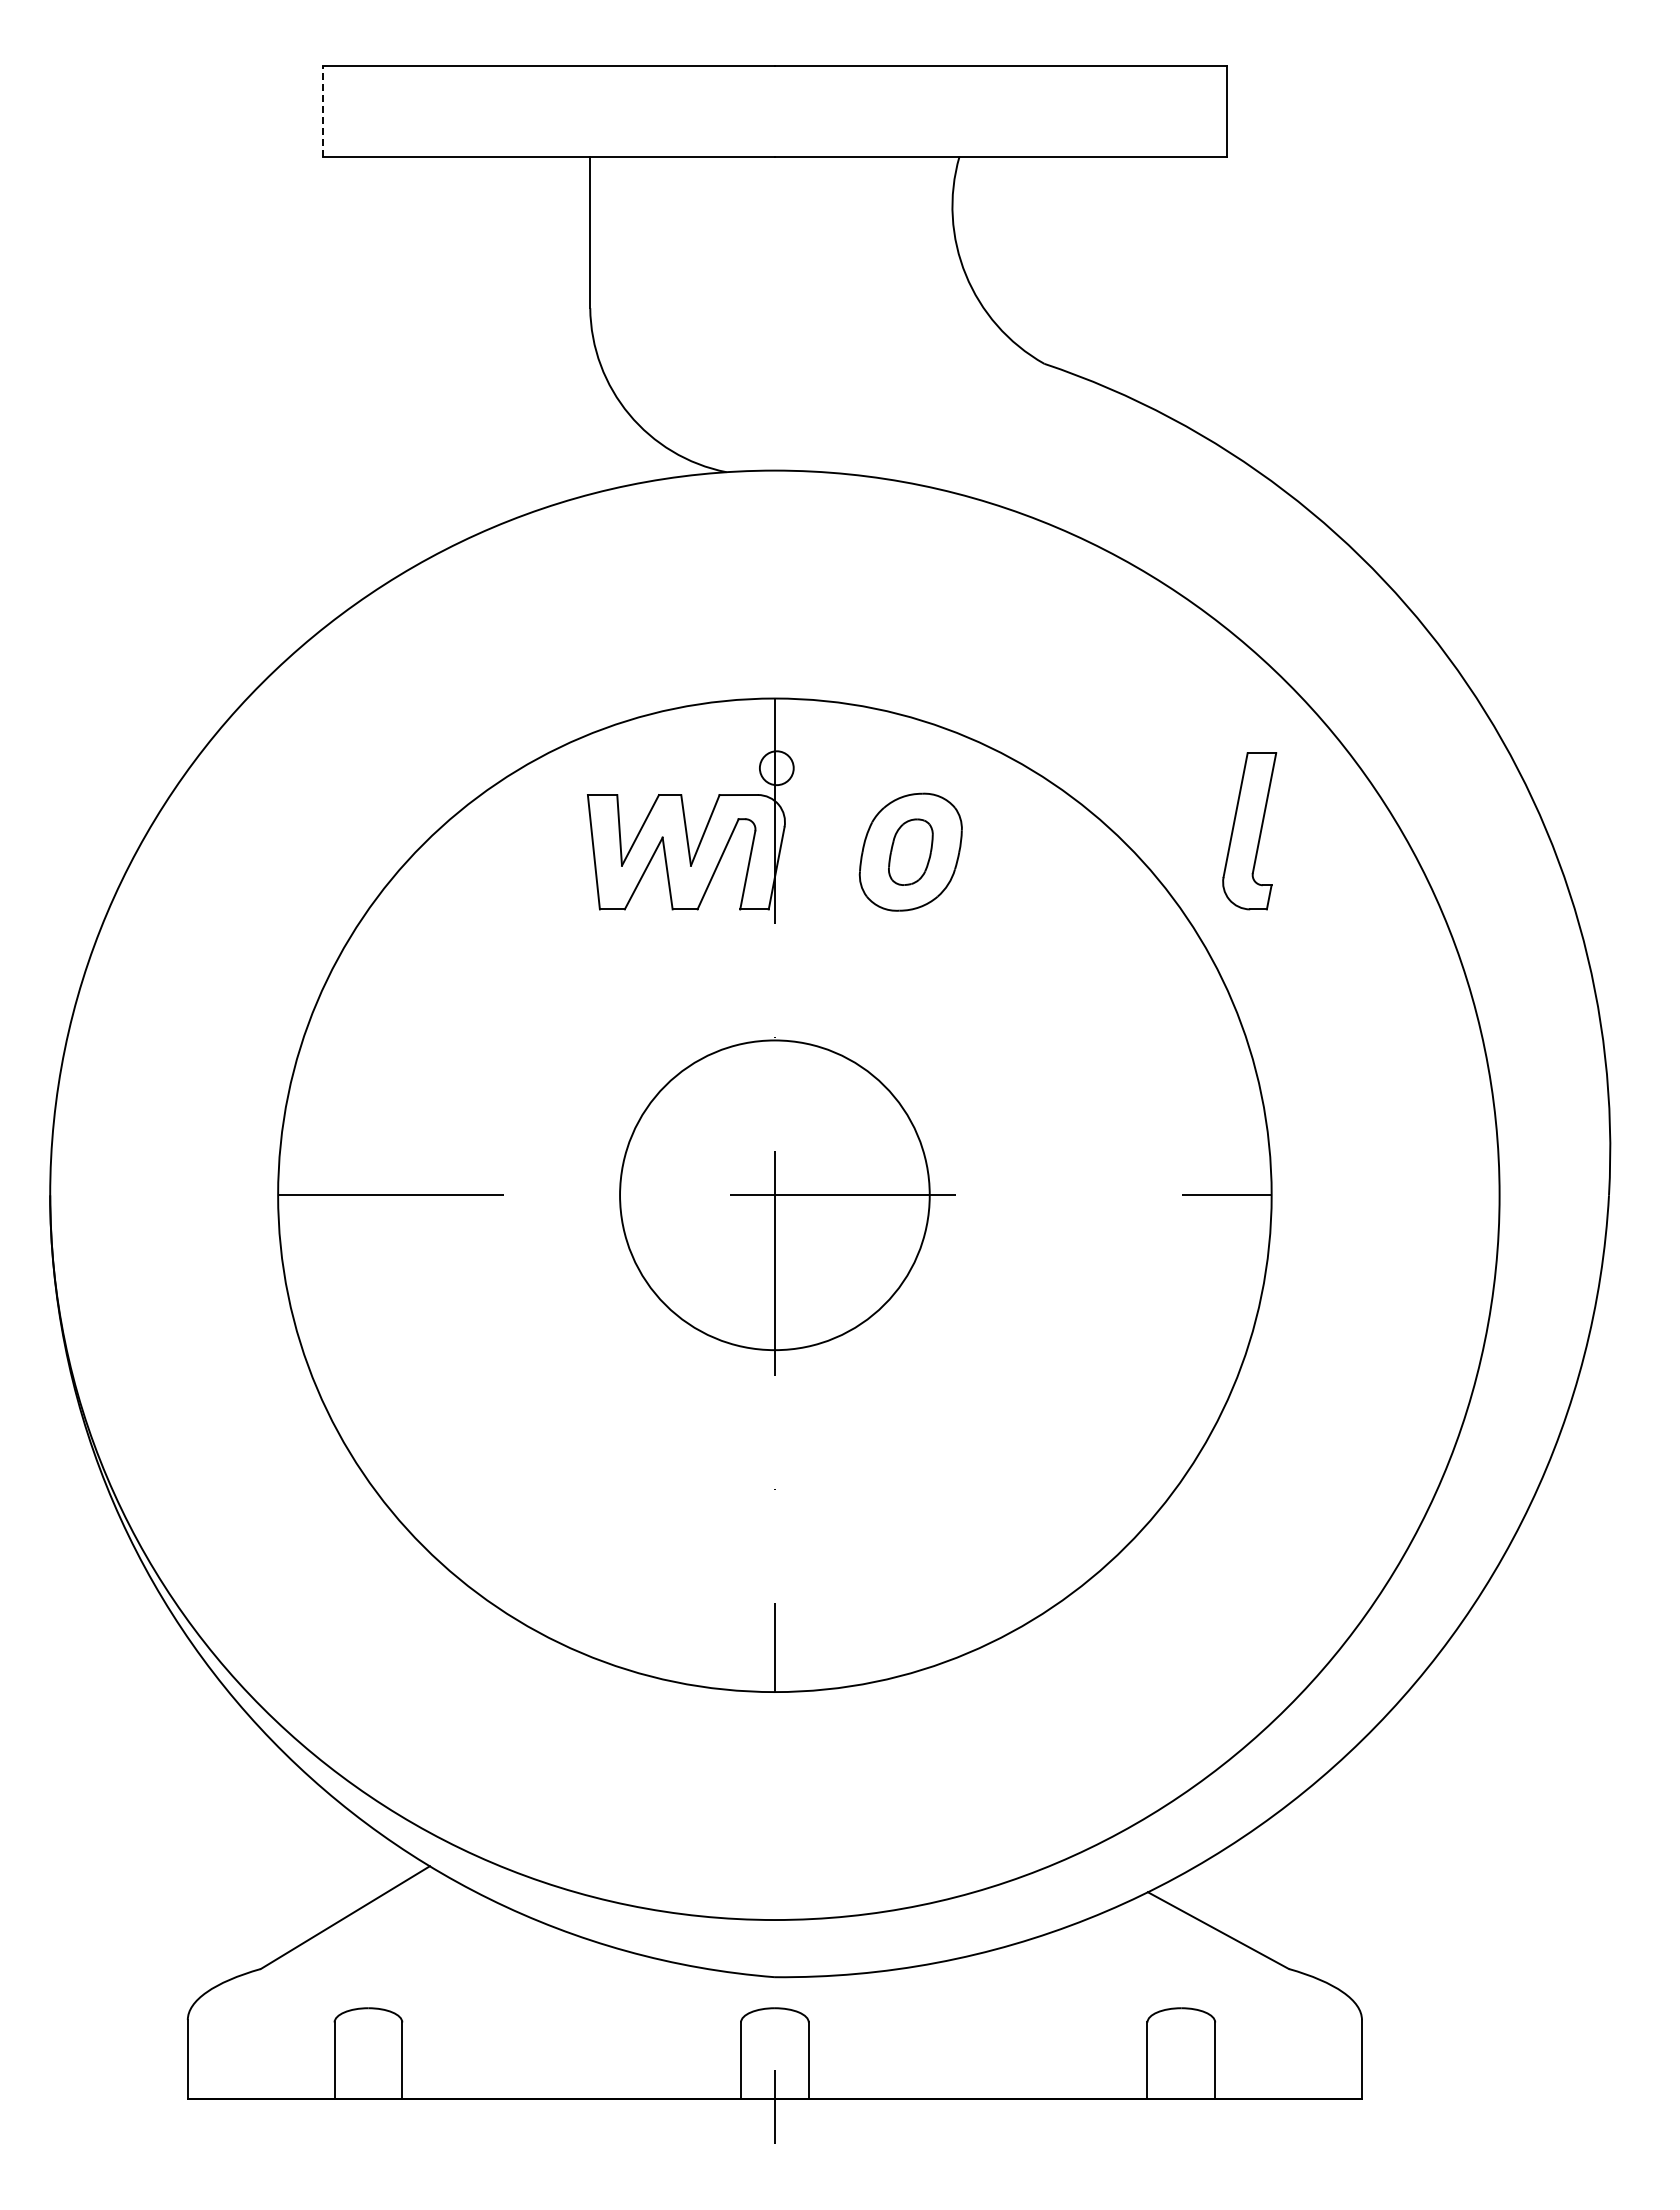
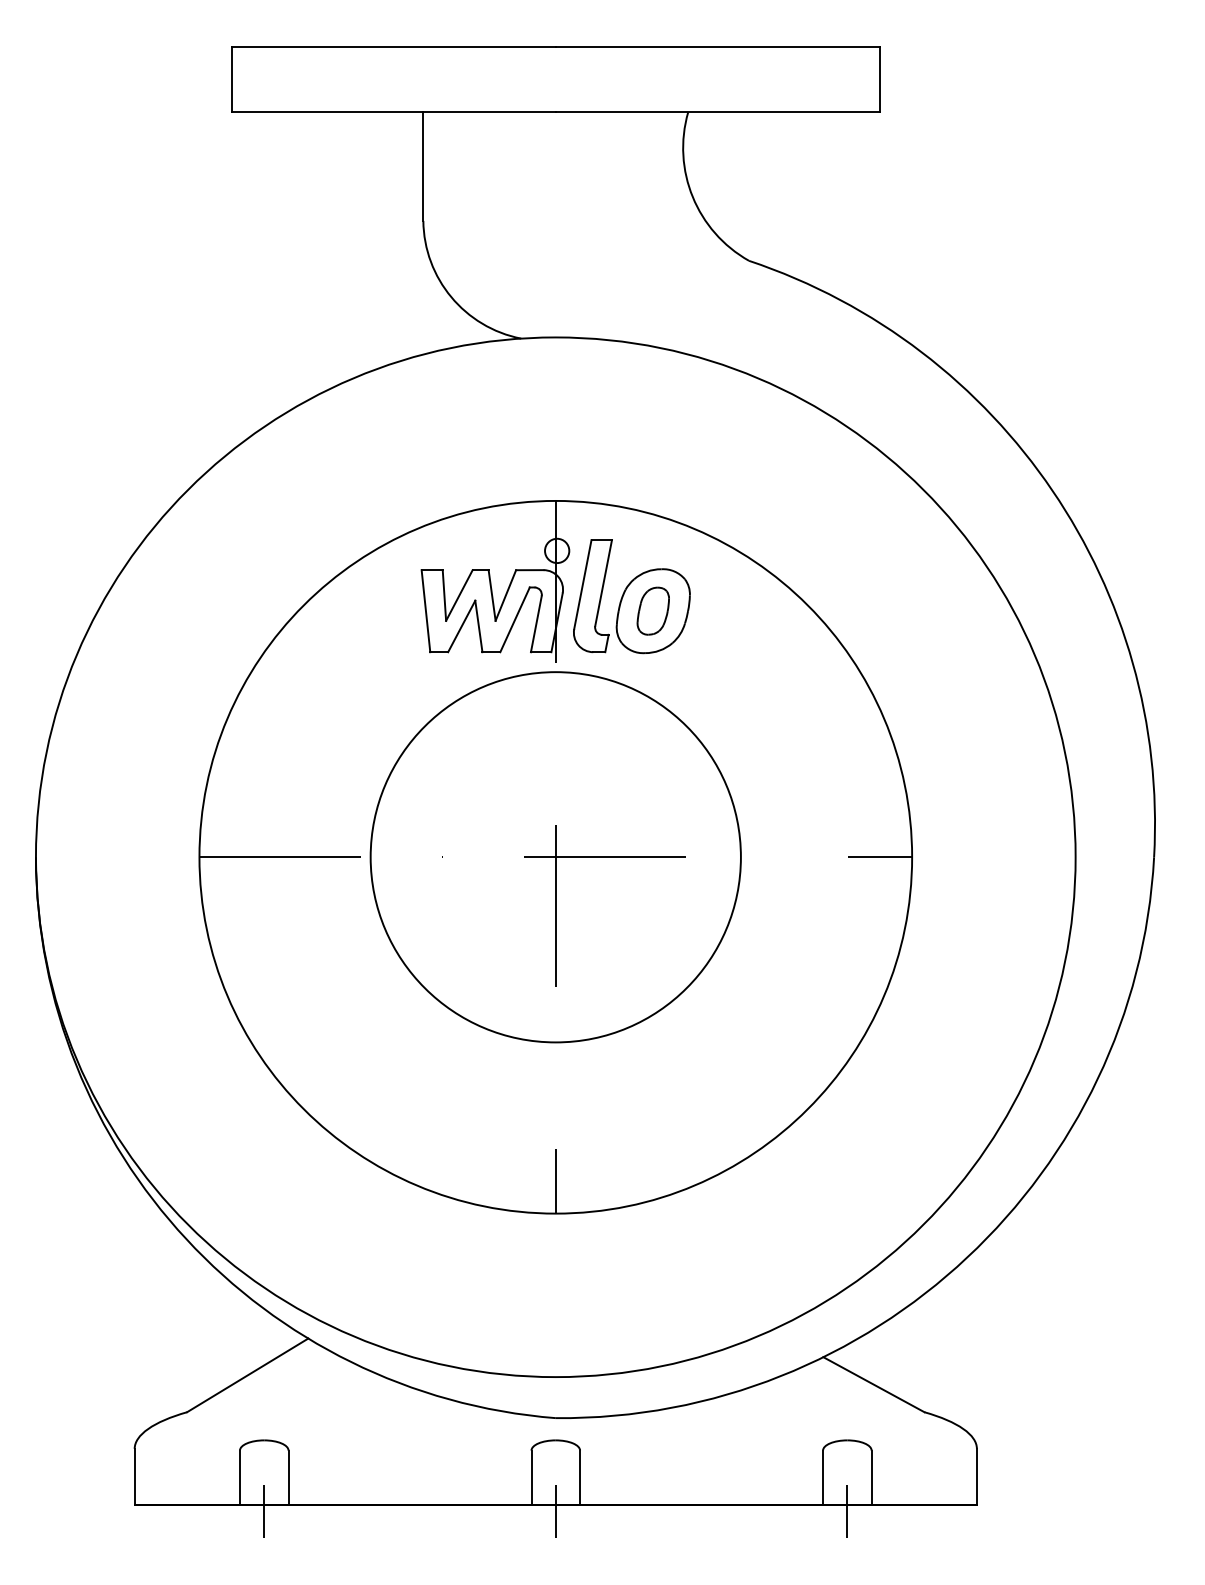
line: (323, 110) -> (232, 79), dashed -> solid
part: (1249, 831) -> (592, 596), moved
circle: (774, 1195) -> (555, 857), size x1.67
line: (368, 2106) -> (264, 1510), added
line: (1181, 2106) -> (847, 1510), added

